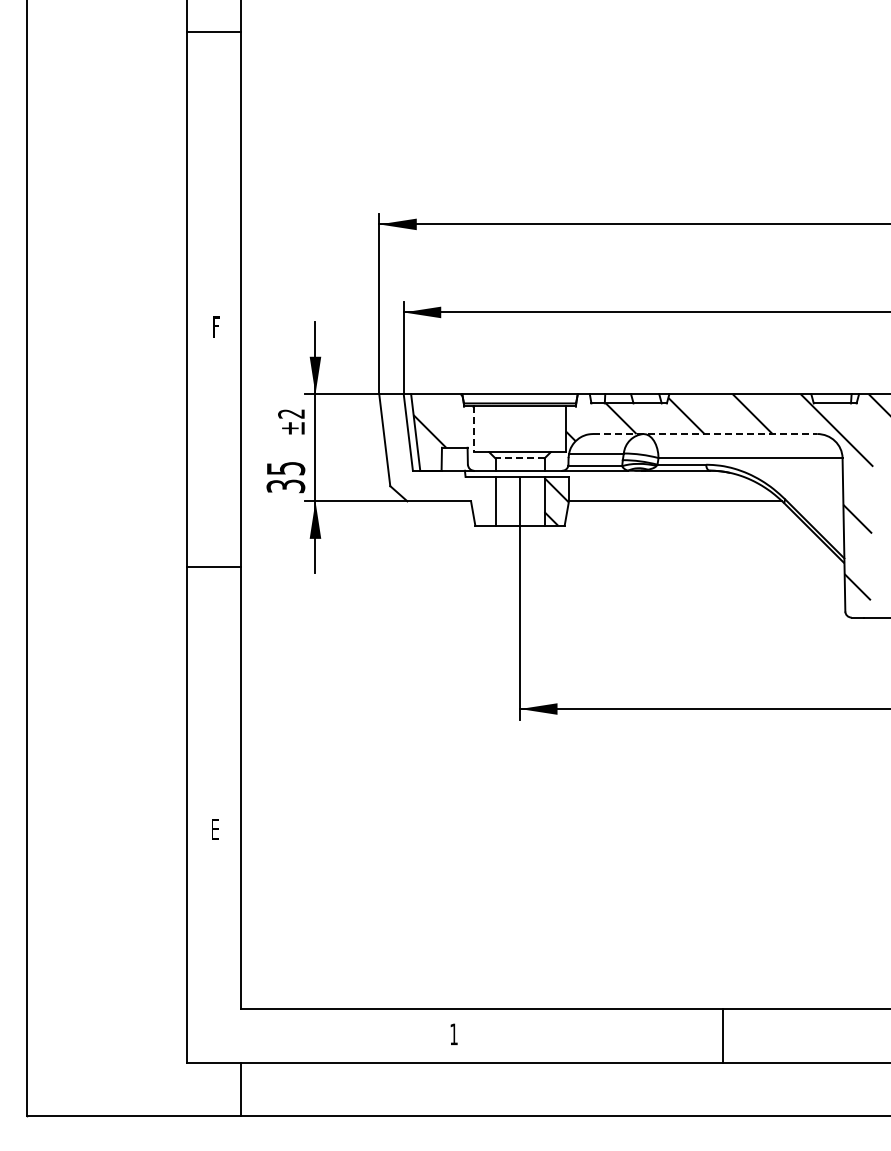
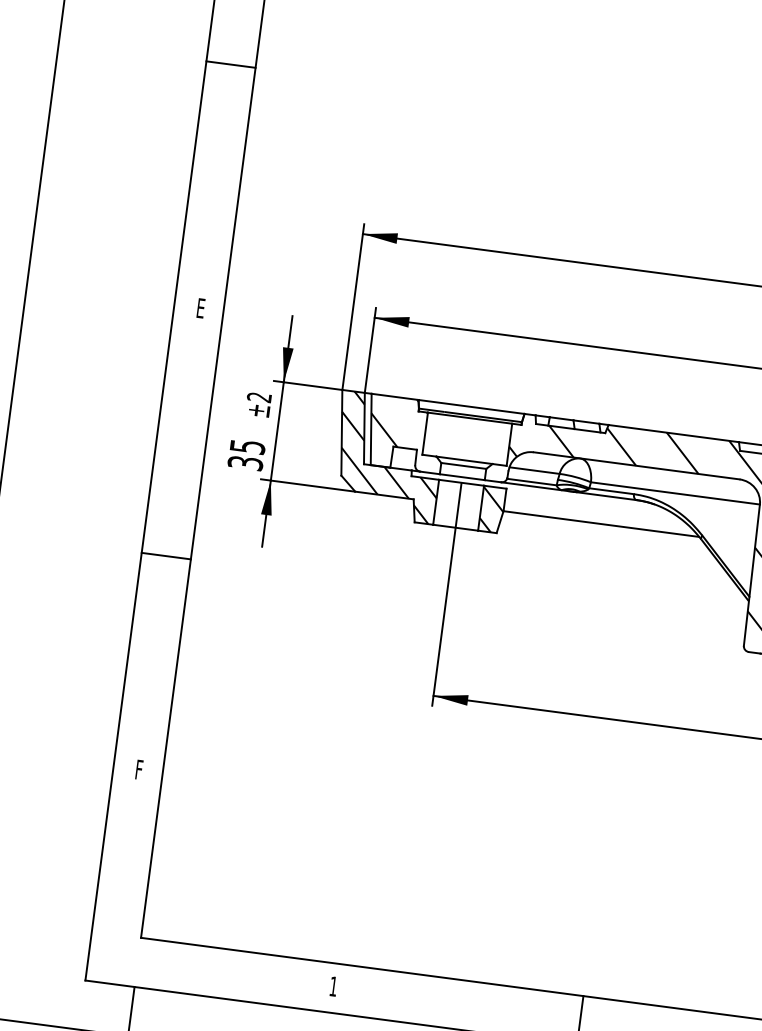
line: (213, 31) -> (230, 64), moved
text: (216, 328) -> (200, 309), F -> E
line: (474, 429) -> (425, 433), dashed -> solid
line: (705, 434) -> (636, 466), dashed -> solid
line: (519, 458) -> (463, 465), dashed -> solid
hatch: (438, 459) -> (388, 457), added
line: (213, 567) -> (165, 556), moved
text: (215, 830) -> (139, 770), E -> F

